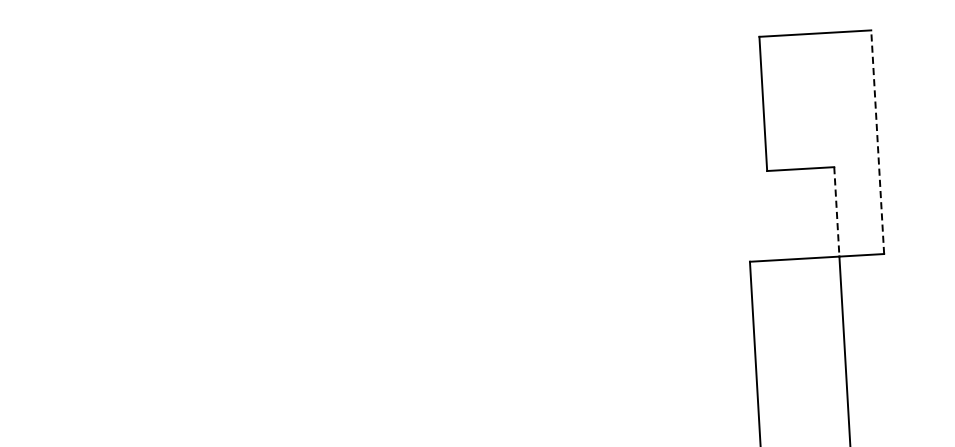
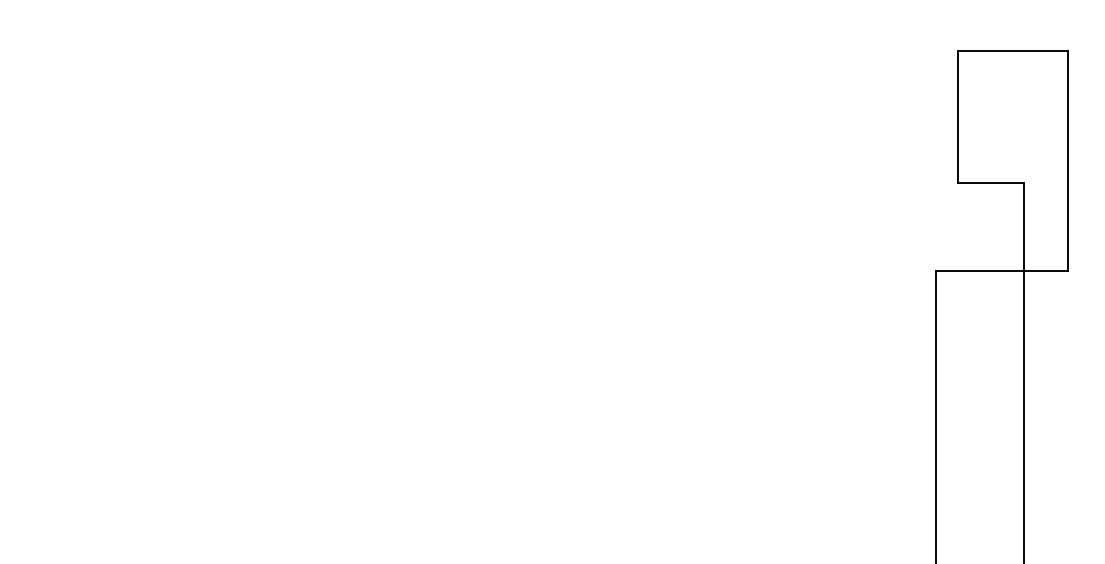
line: (877, 142) -> (1068, 161), dashed -> solid
line: (837, 212) -> (1024, 227), dashed -> solid

